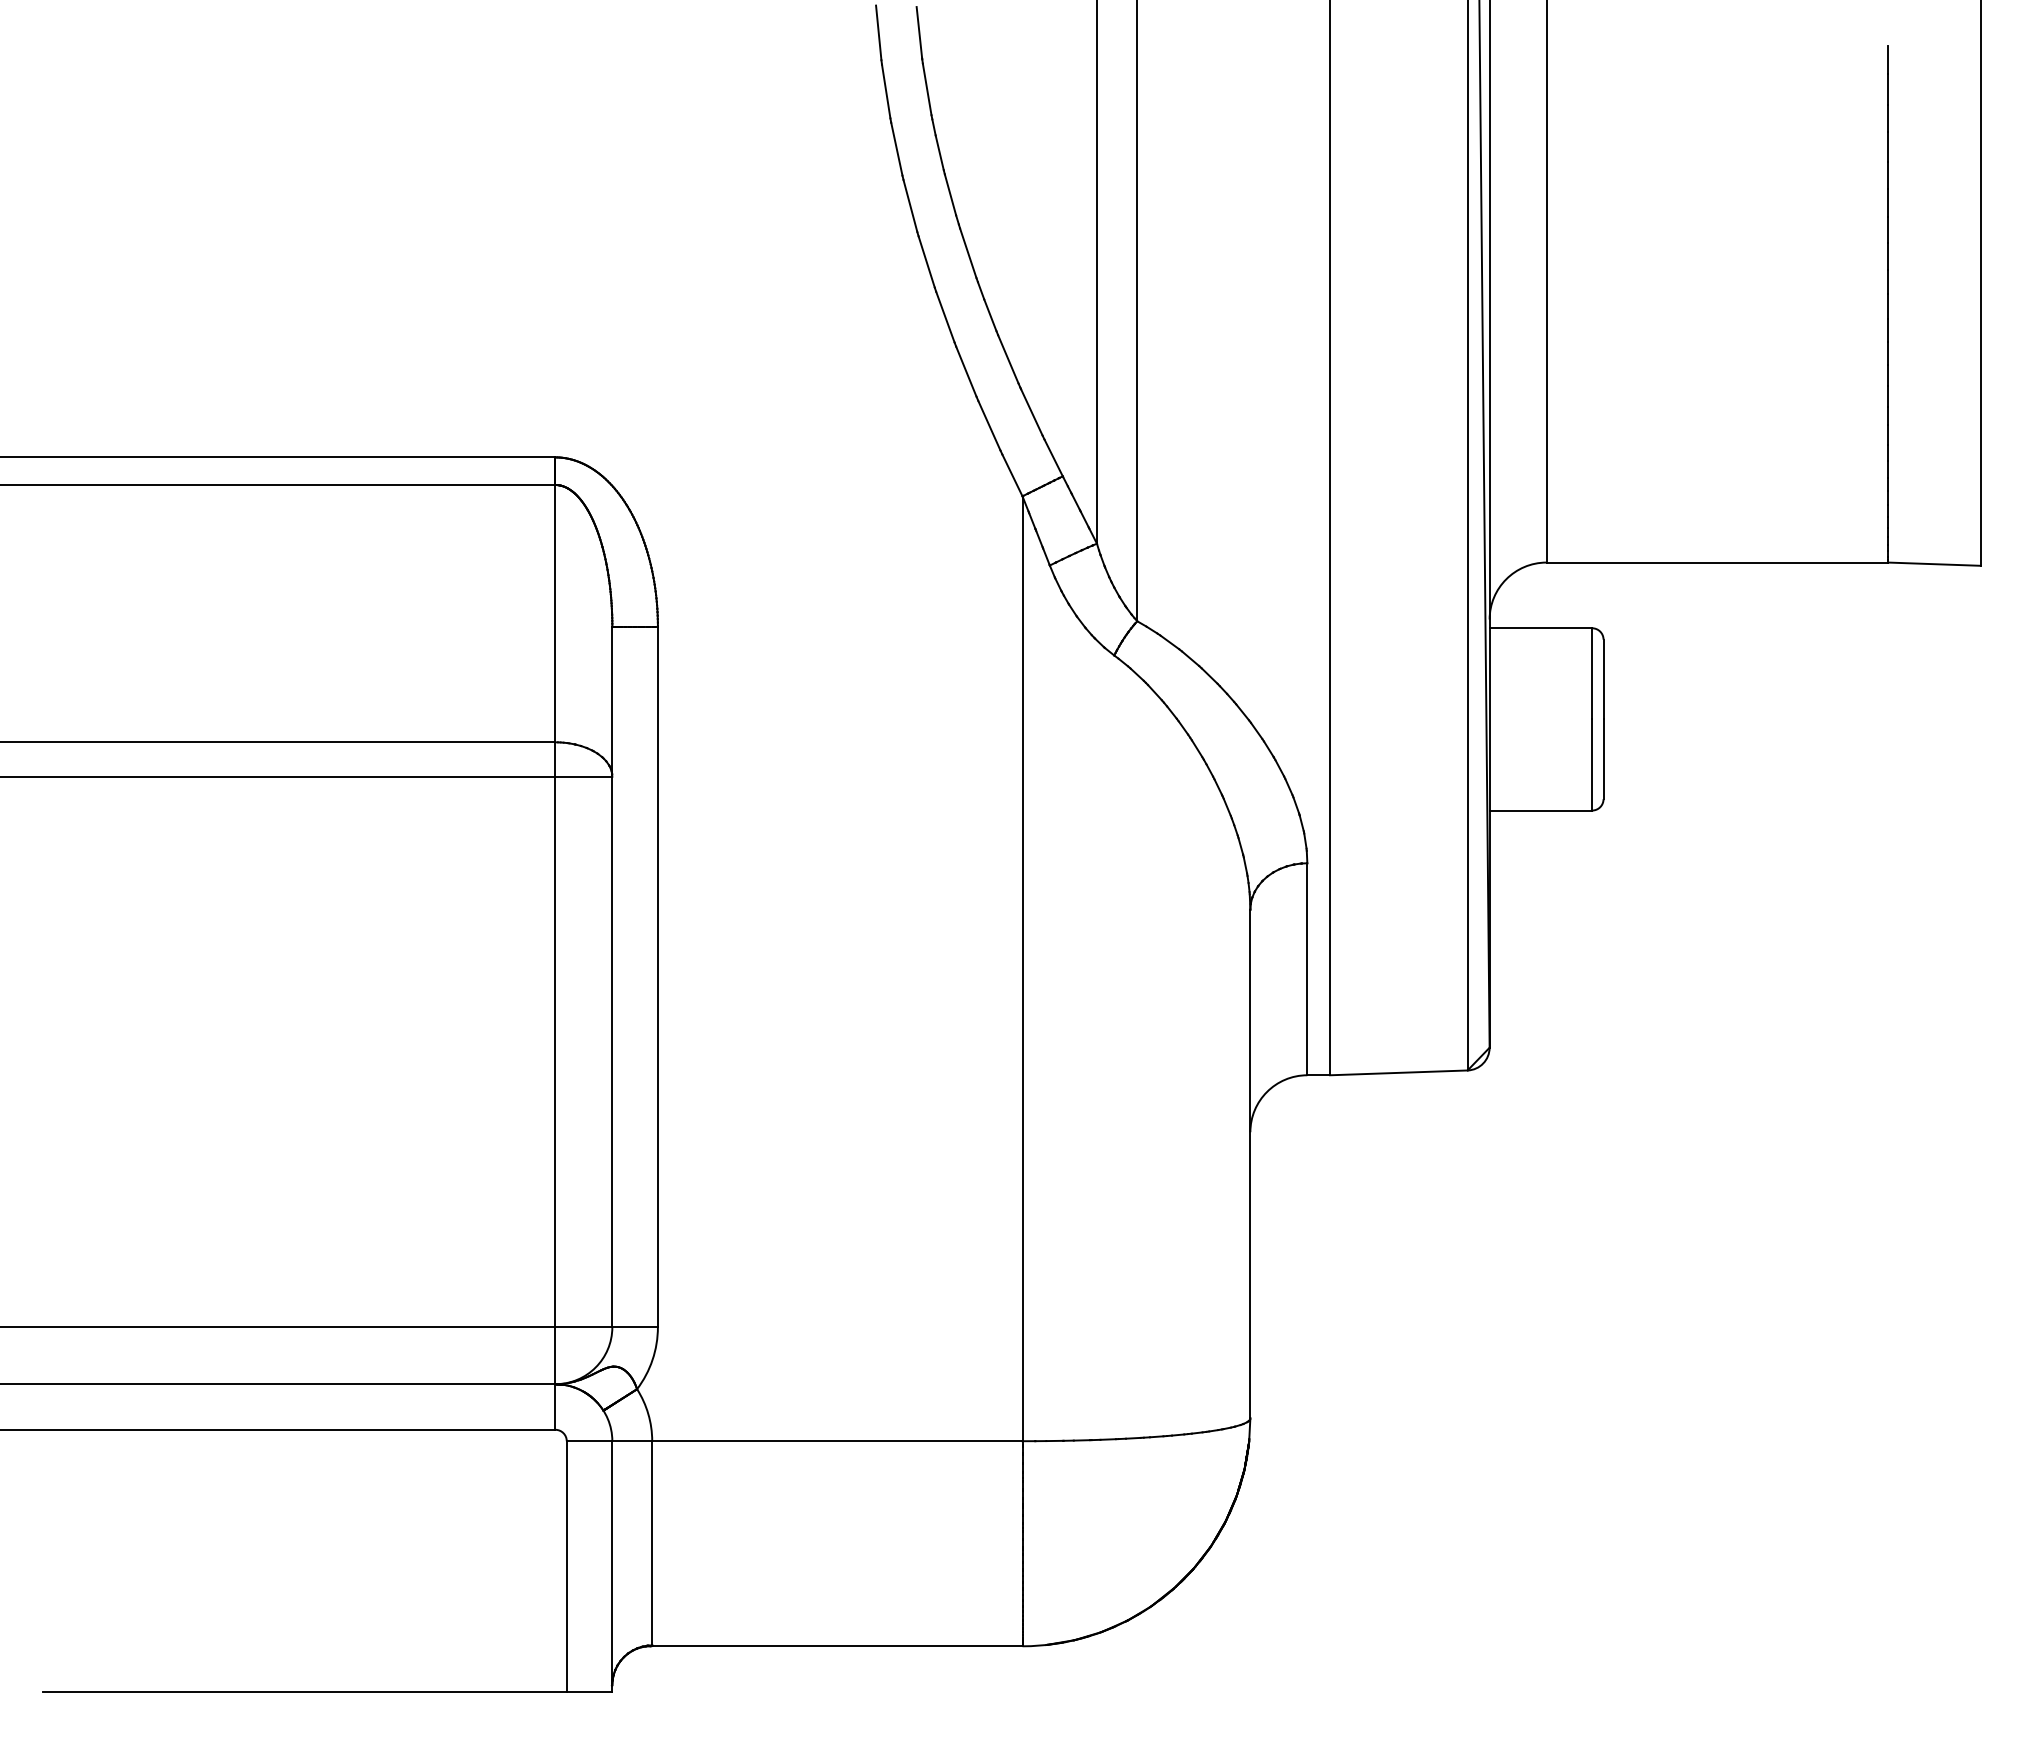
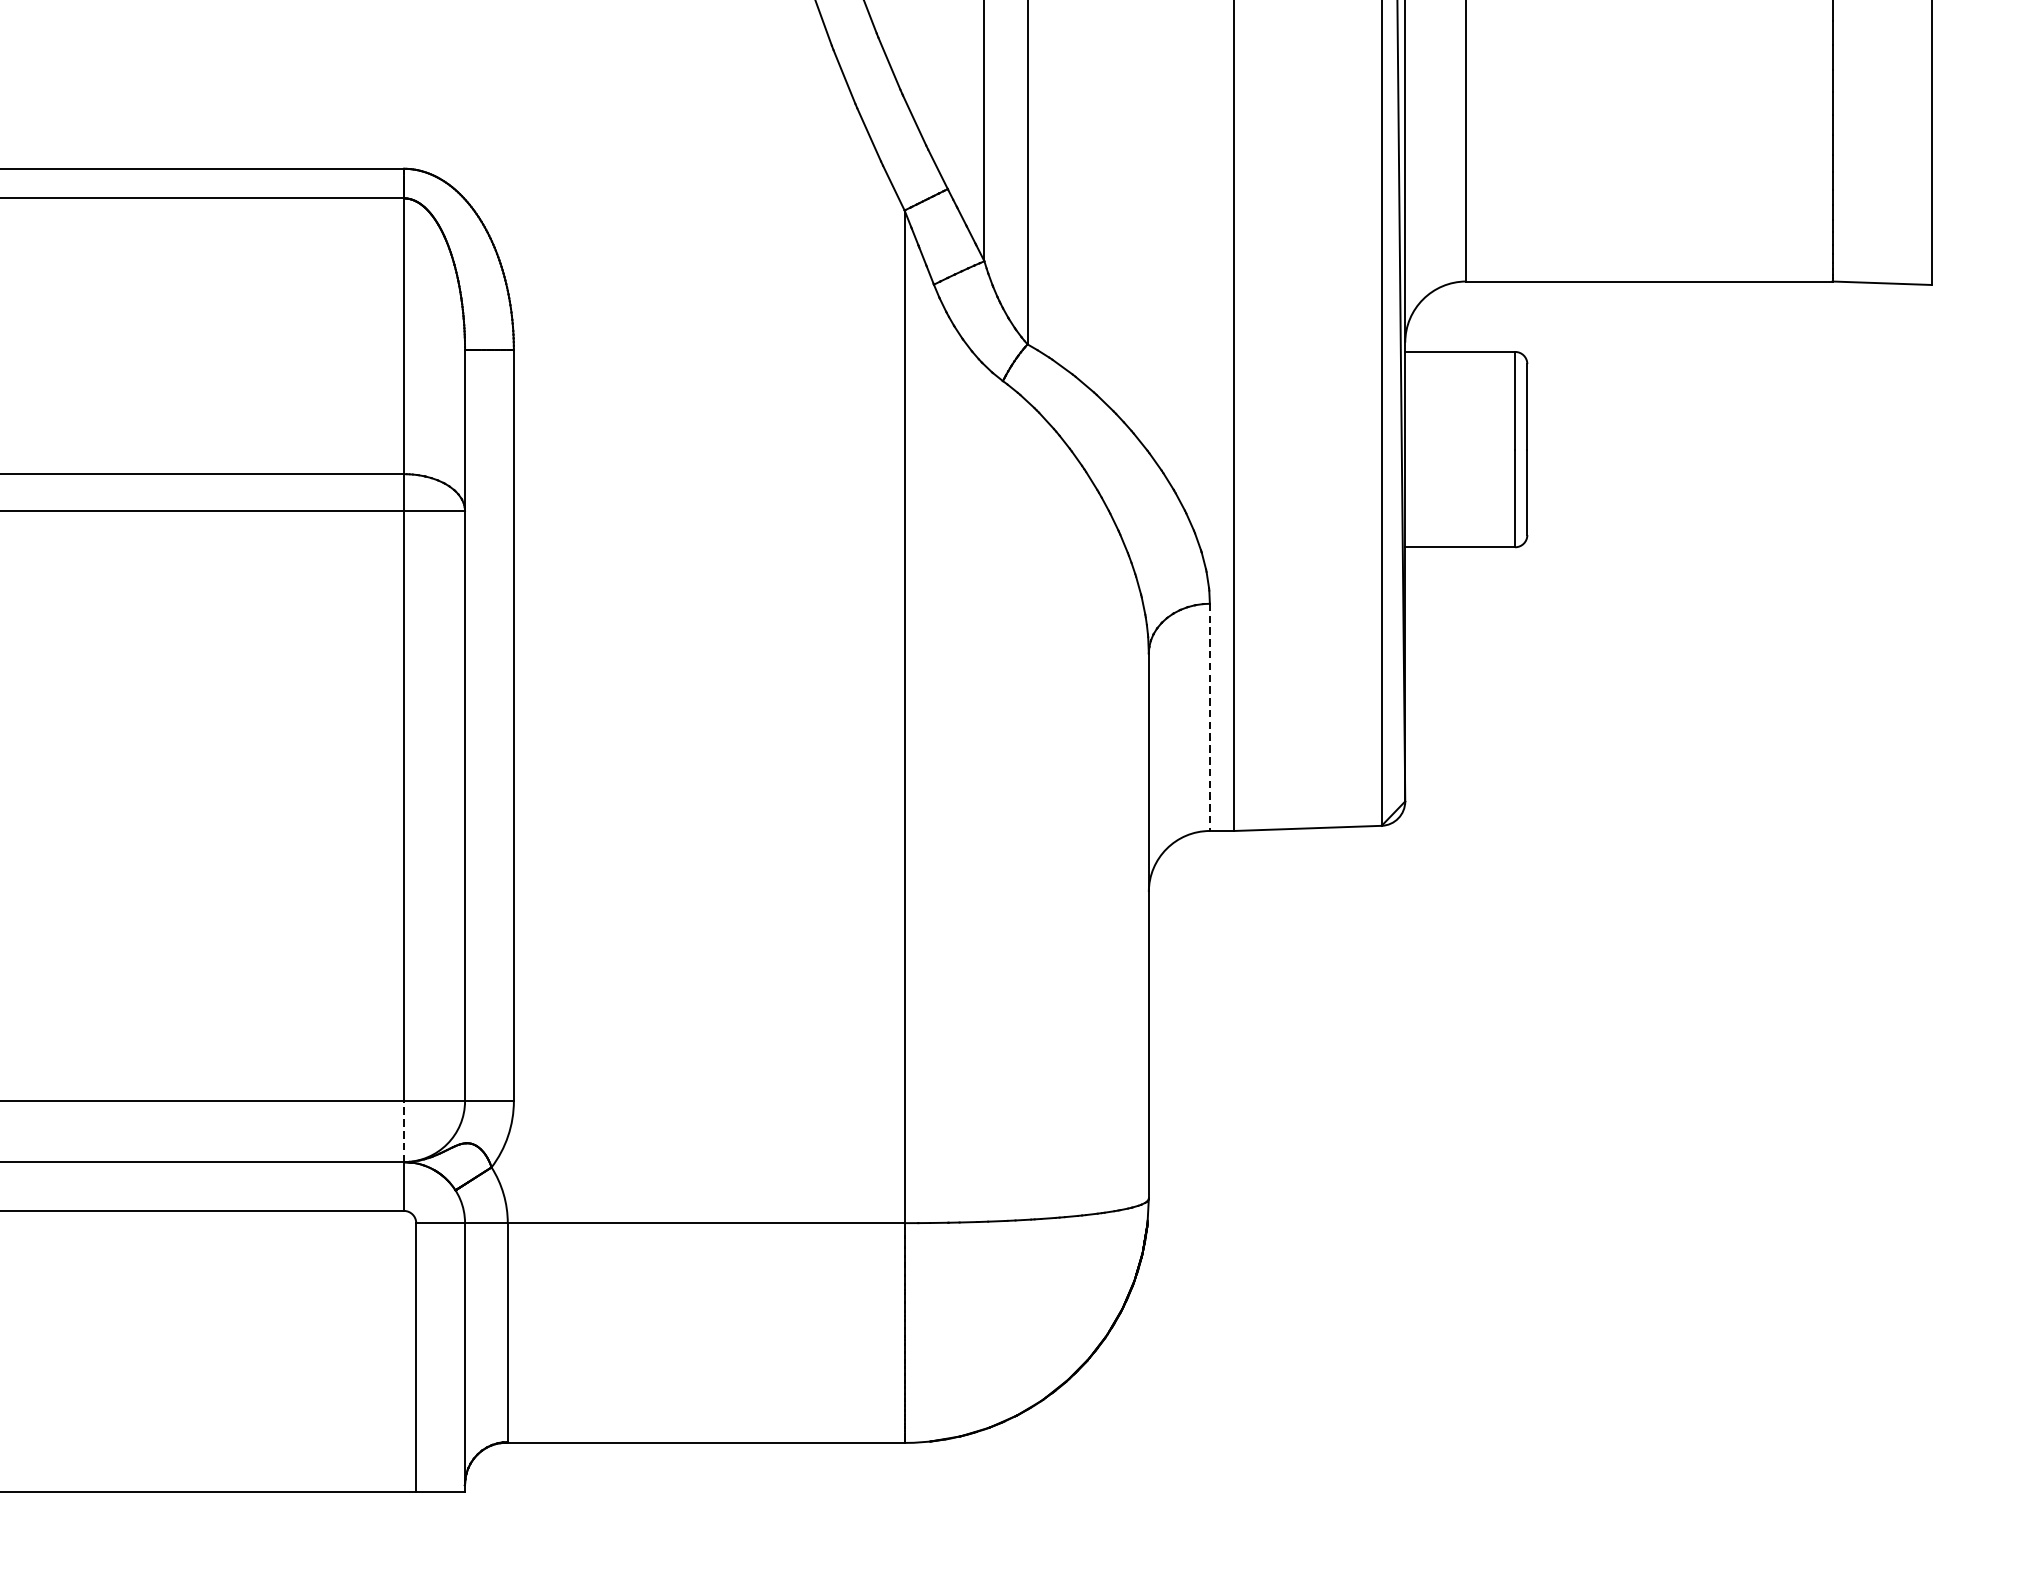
line: (1307, 969) -> (1210, 717), solid -> dashed
line: (555, 1355) -> (404, 1131), solid -> dashed

